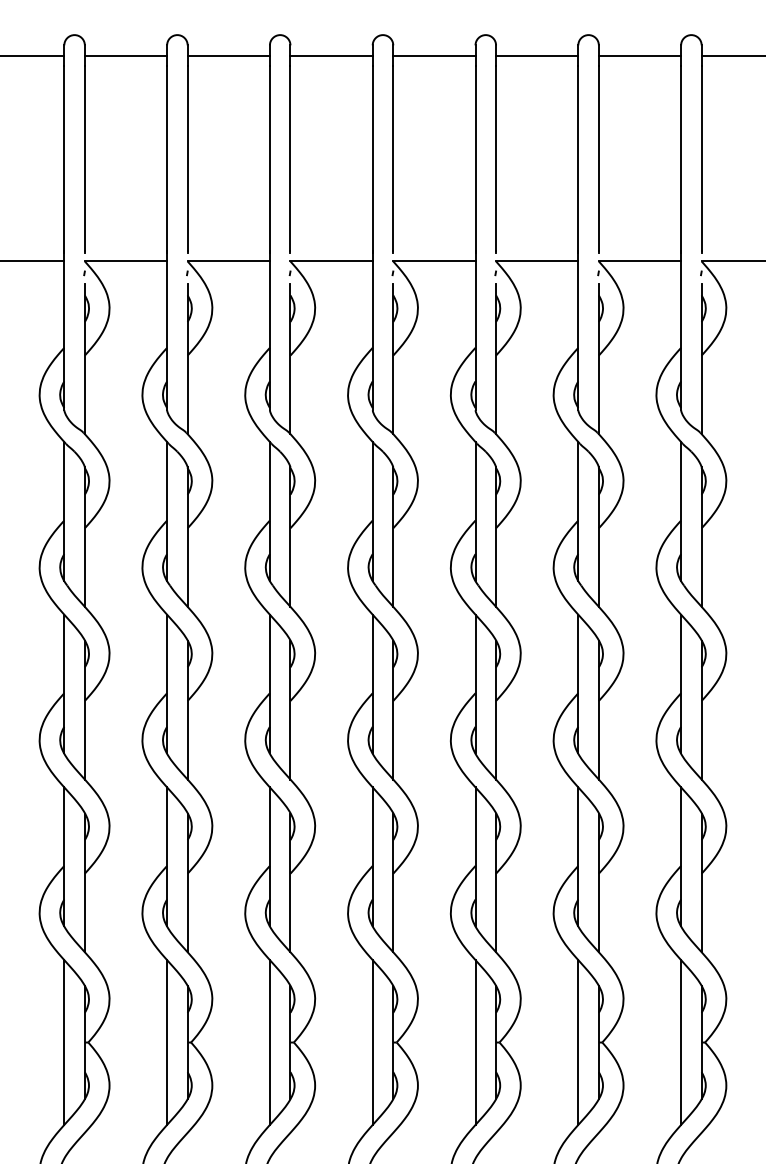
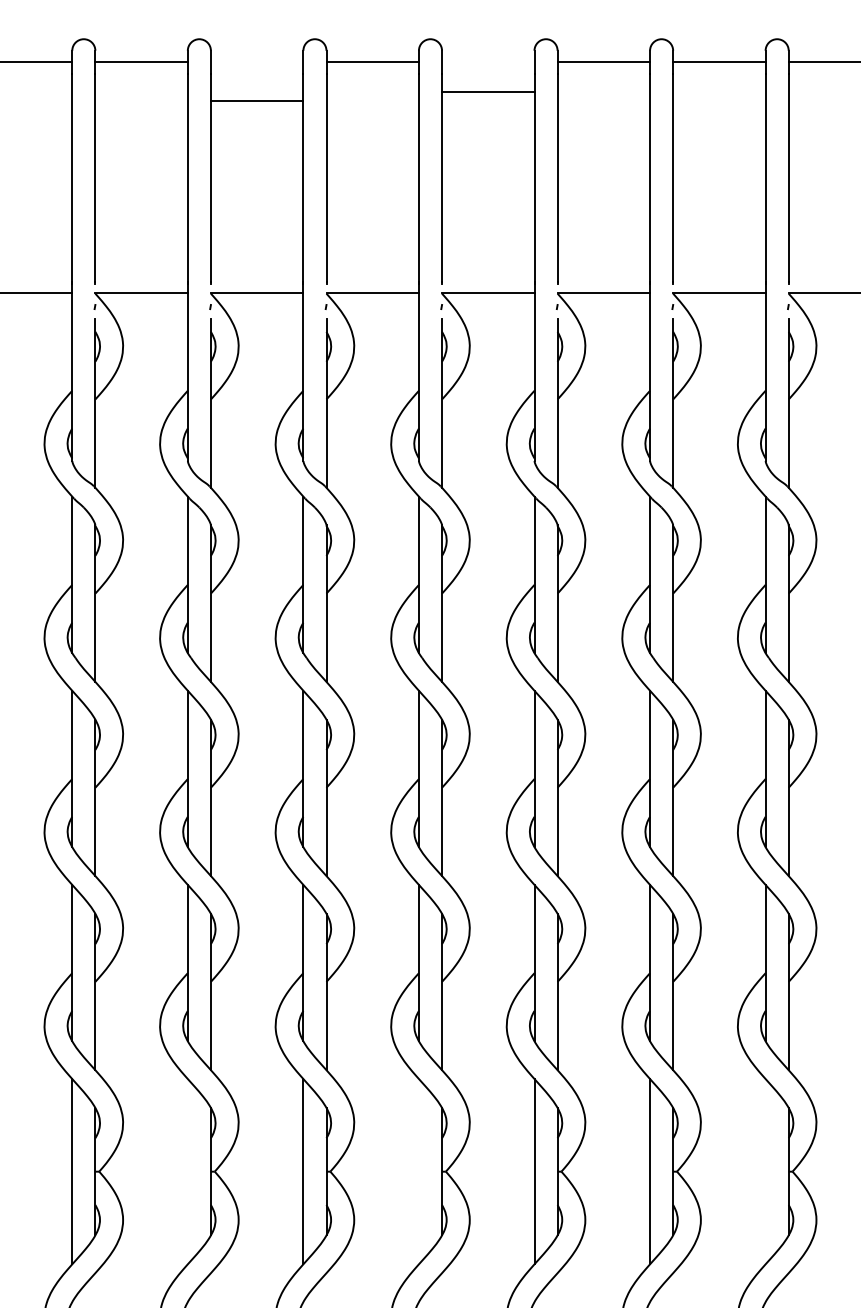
line: (228, 55) -> (256, 101), moved
line: (434, 55) -> (488, 92), moved
line: (166, 1042) -> (187, 1171), removed
line: (372, 1042) -> (418, 1171), removed
line: (681, 1042) -> (765, 1171), removed

